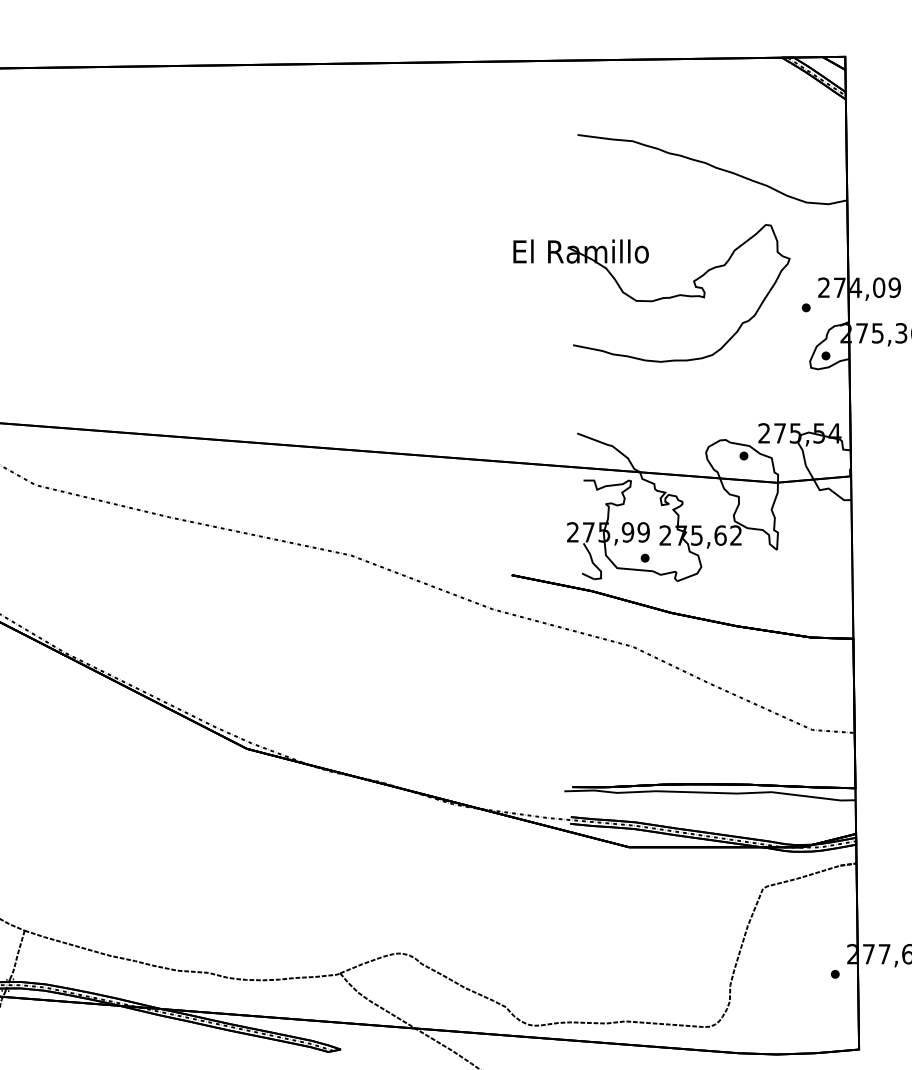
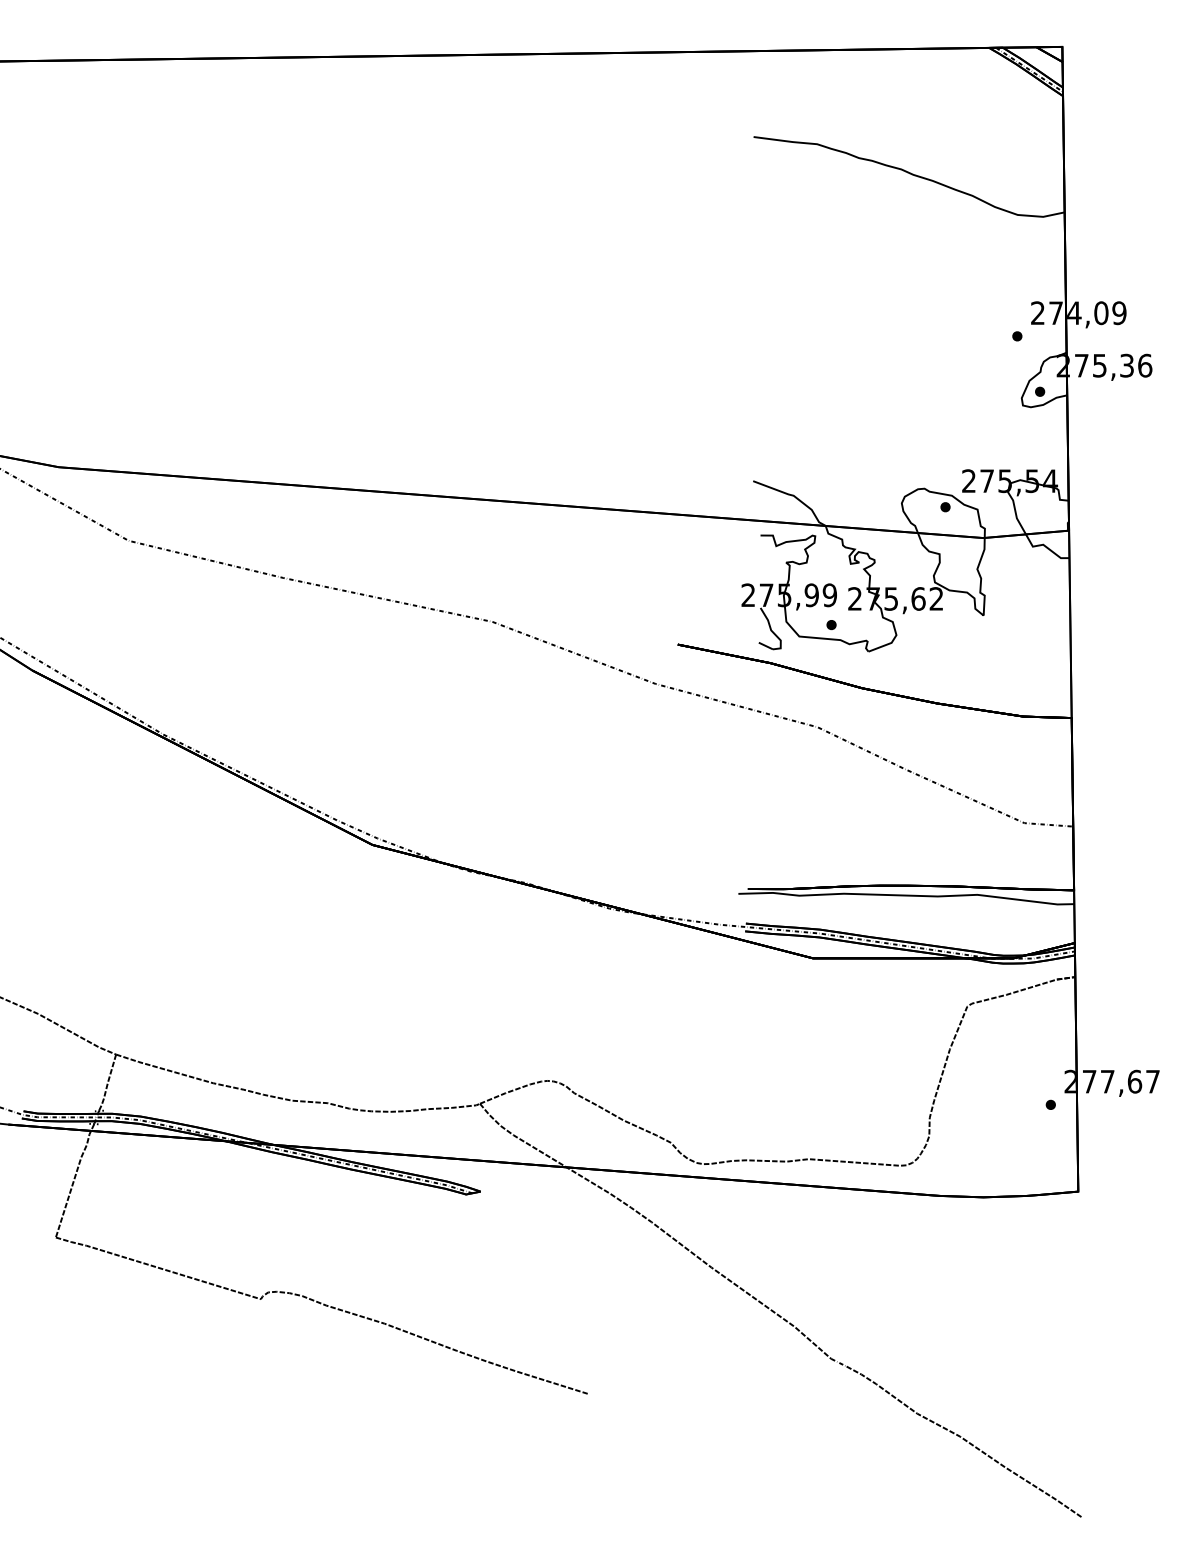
part: (652, 300) -> (839, 327), removed

